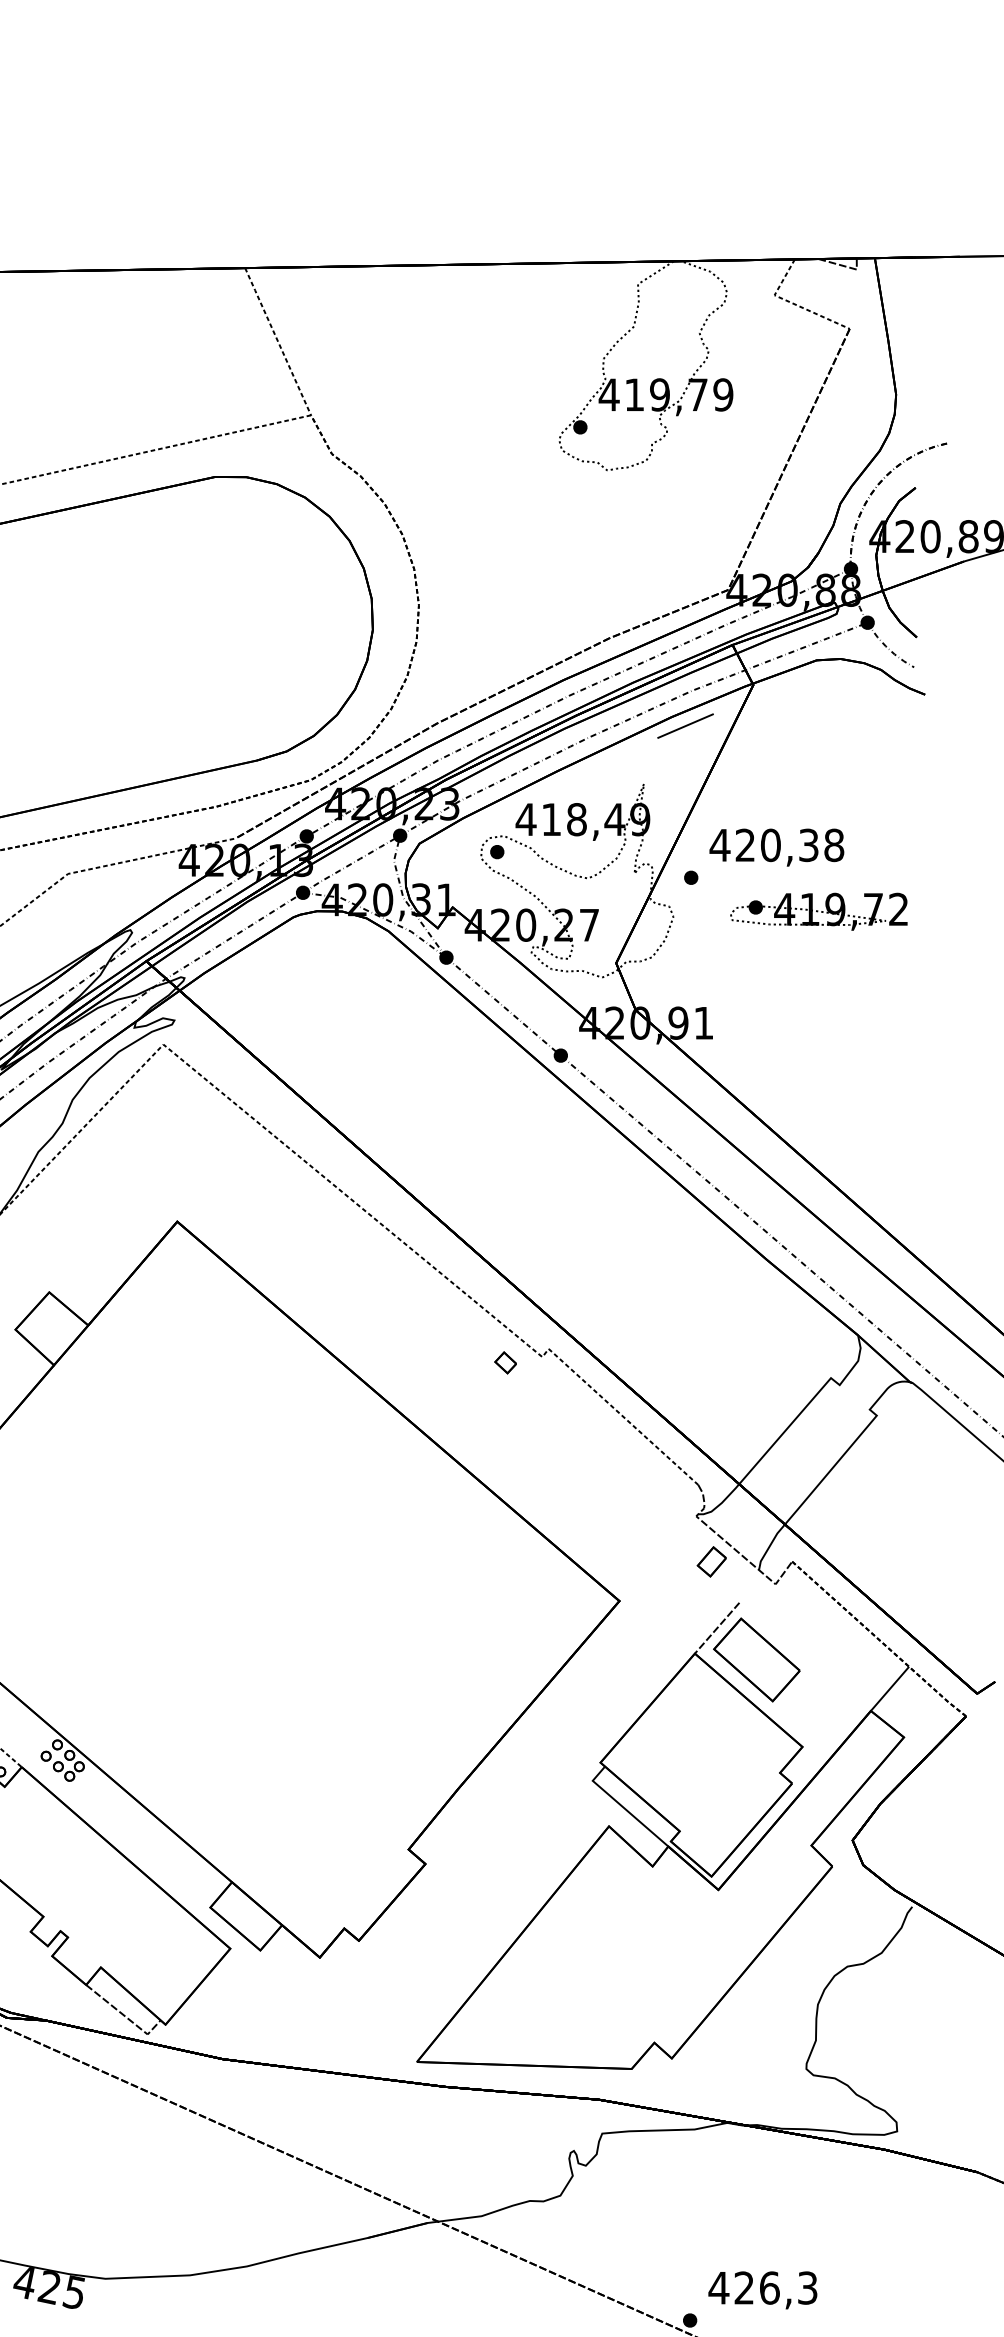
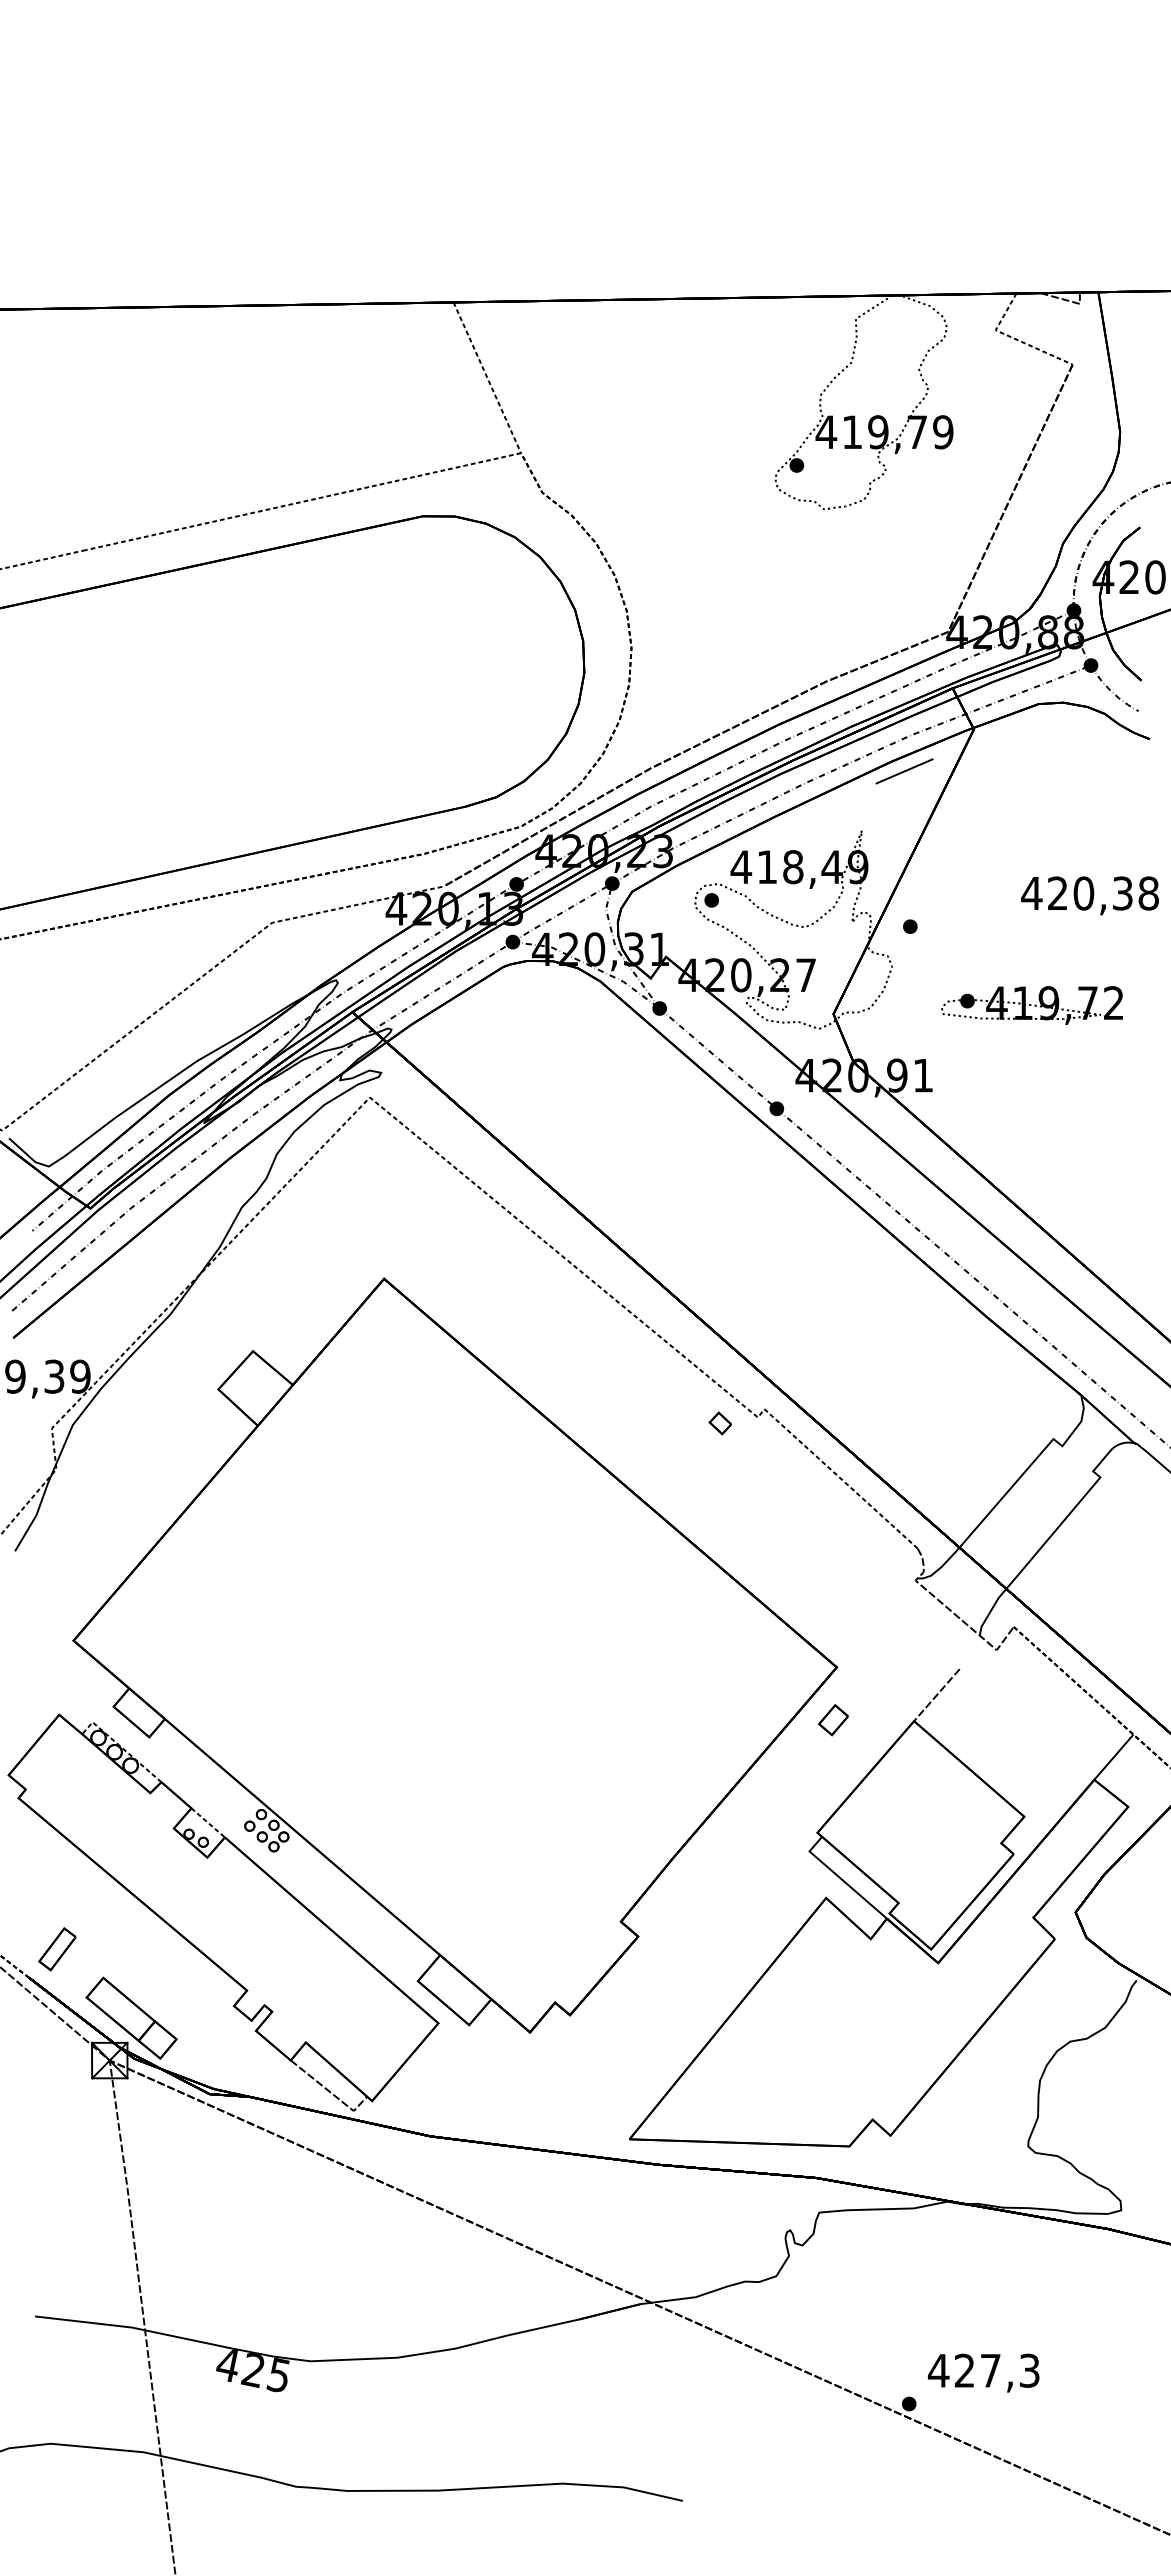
text: (776, 847) -> (1089, 895), moved
part: (818, 911) -> (1031, 1005), moved
part: (711, 1562) -> (833, 1720), moved
part: (756, 1659) -> (977, 1727), removed
text: (769, 2287) -> (990, 2370), 426,3 -> 427,3

